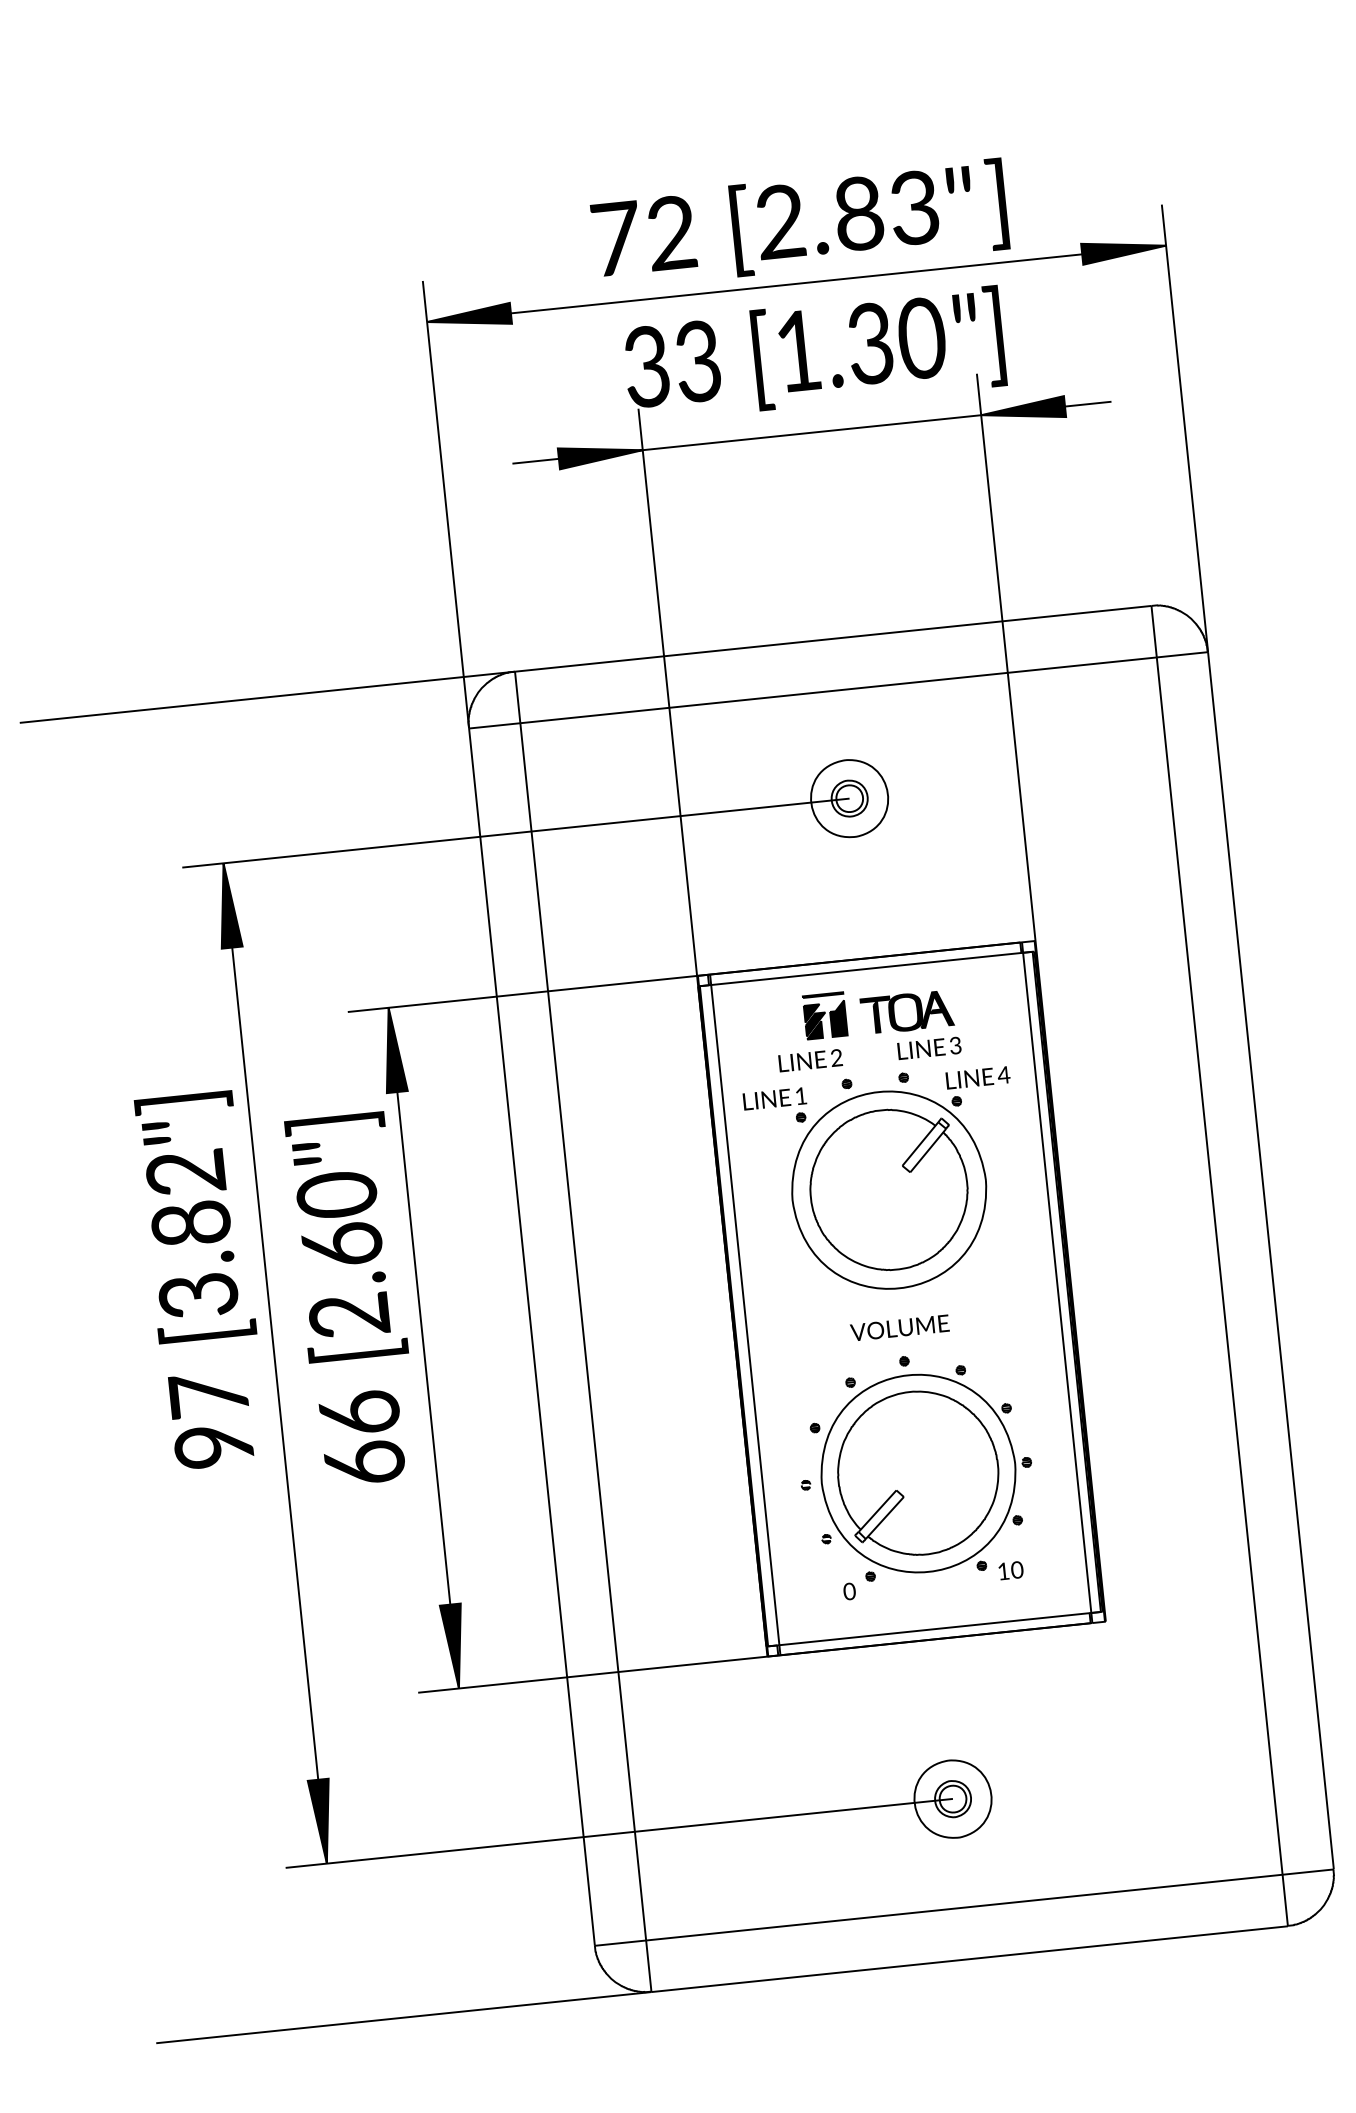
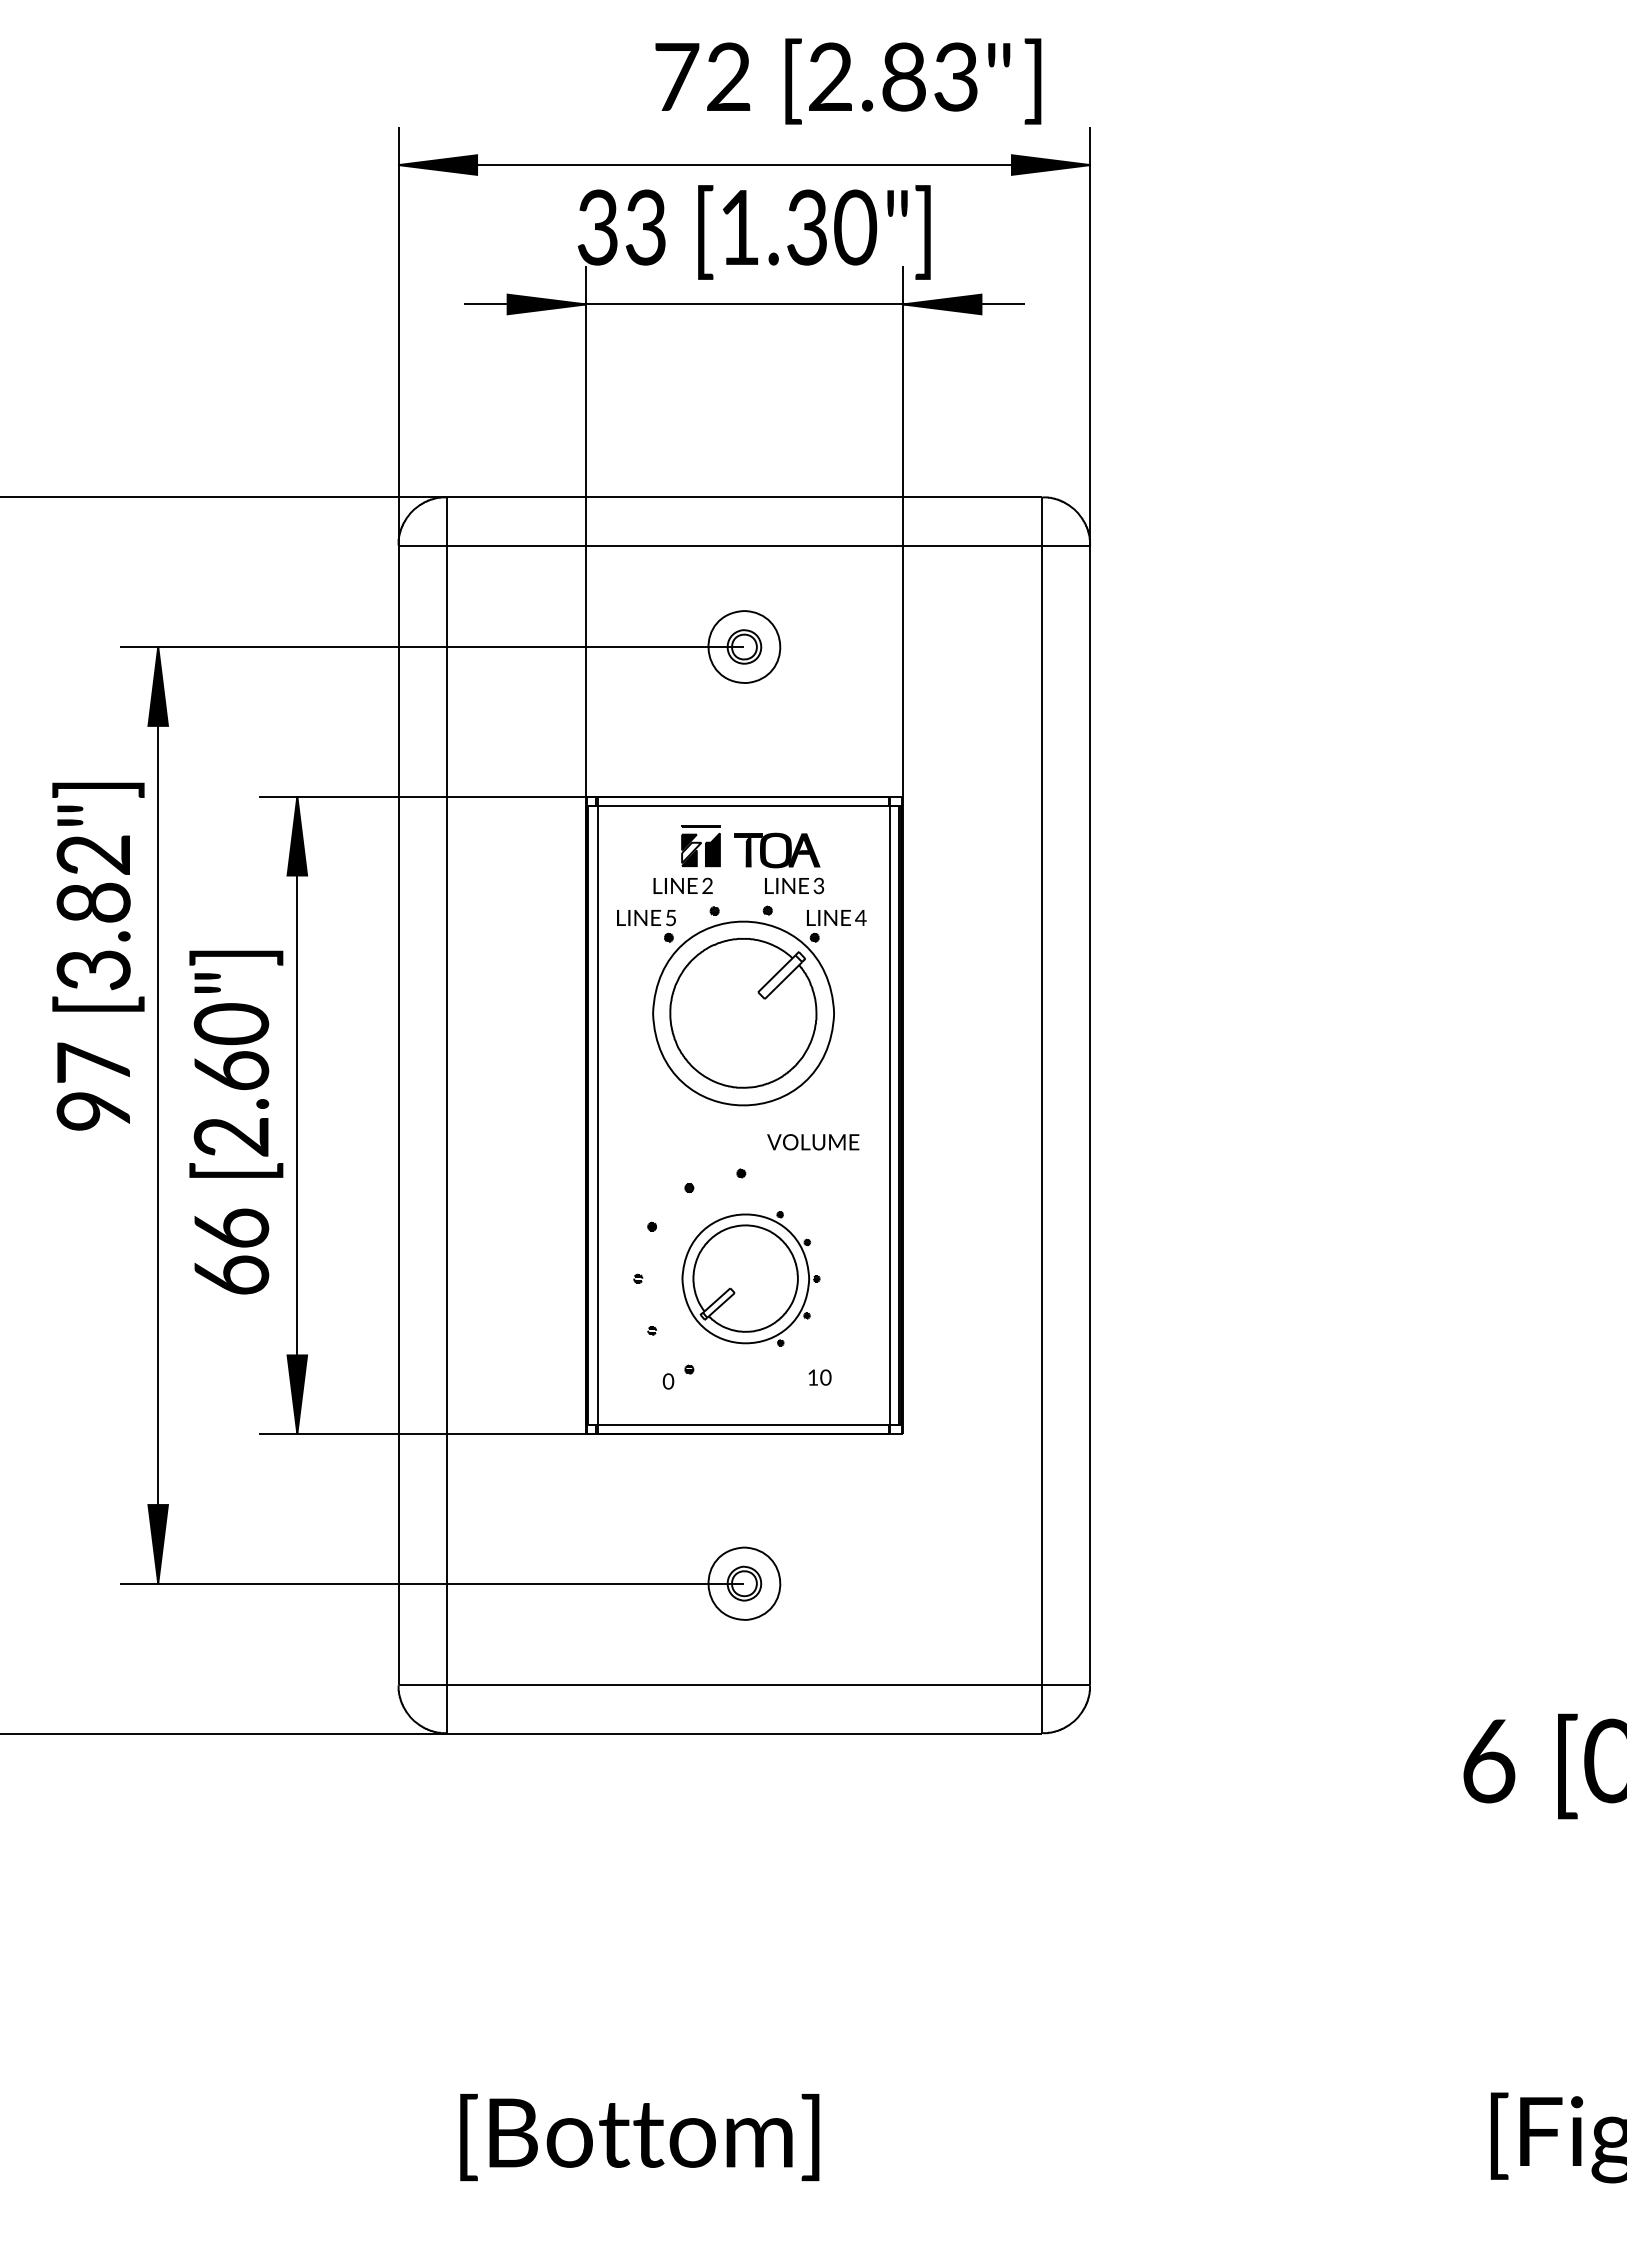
text: (800, 224) -> (848, 81), moved
fill: (815, 1023) -> (691, 852), removed
text: (800, 1096) -> (670, 918), 1 -> 5
text: (202, 1280) -> (98, 956), moved
text: (353, 1299) -> (236, 1122), moved
text: (900, 1328) -> (813, 1142), moved
part: (925, 1472) -> (750, 1278), size x0.7

